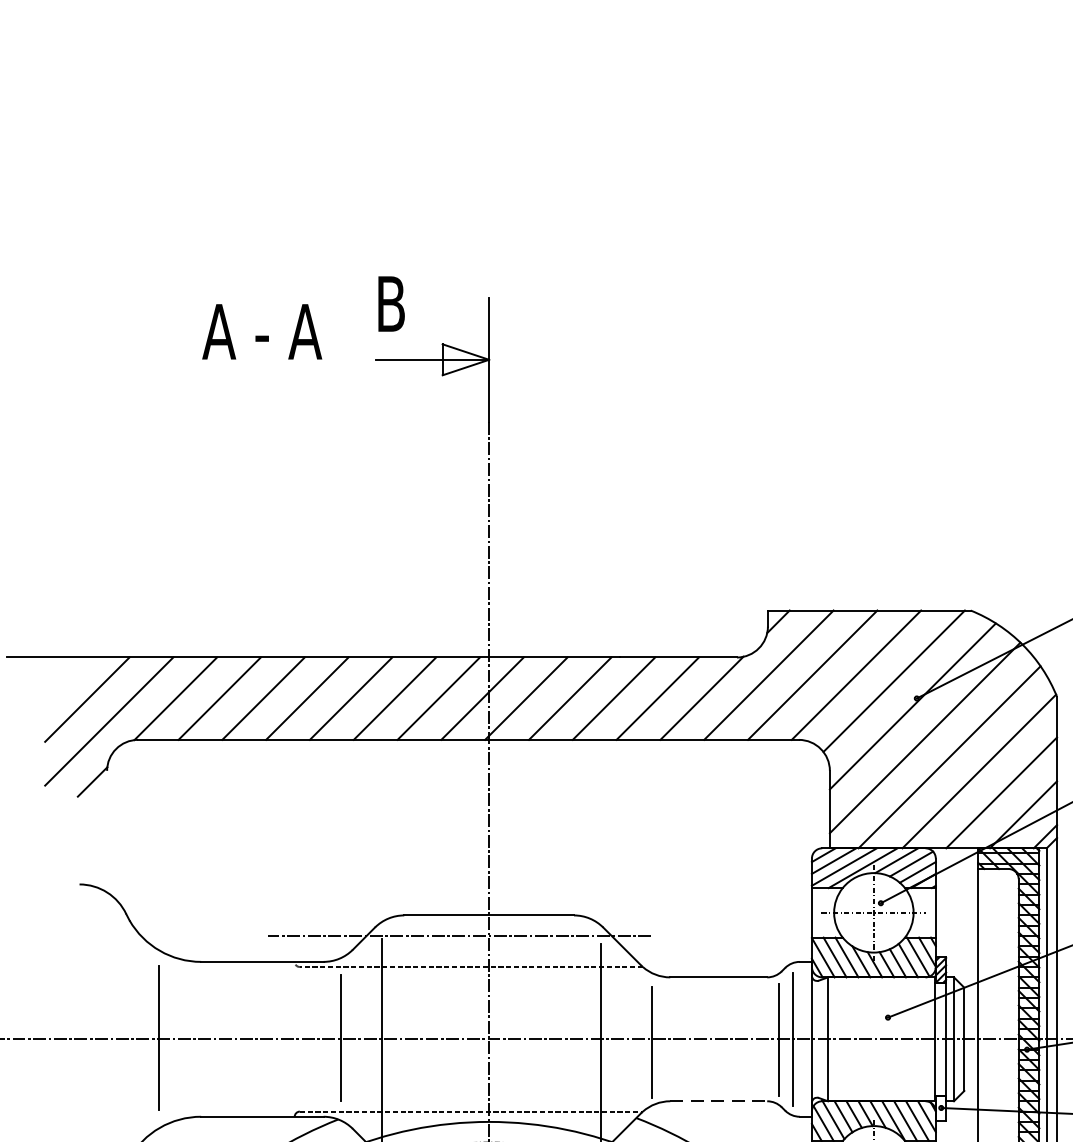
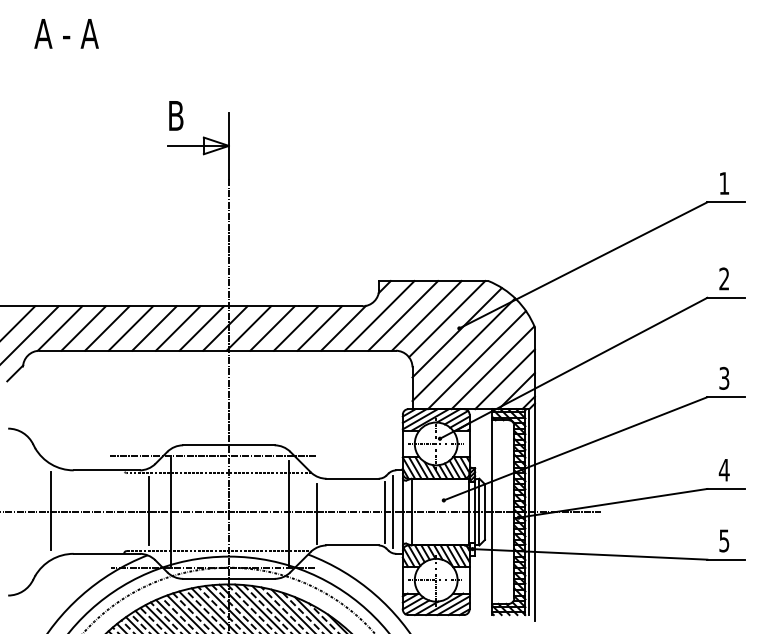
text: (262, 331) -> (66, 33), moved
line: (720, 1101) -> (353, 545), dashed -> solid

